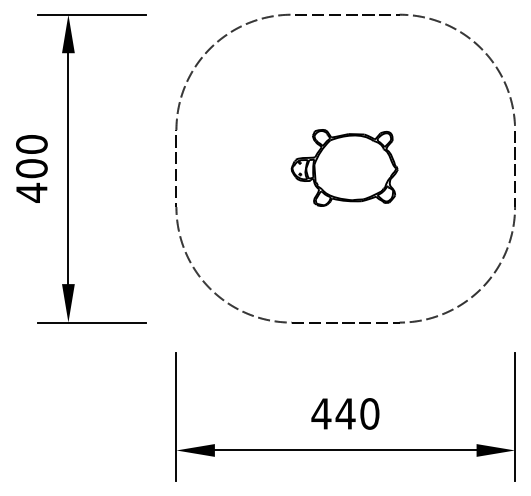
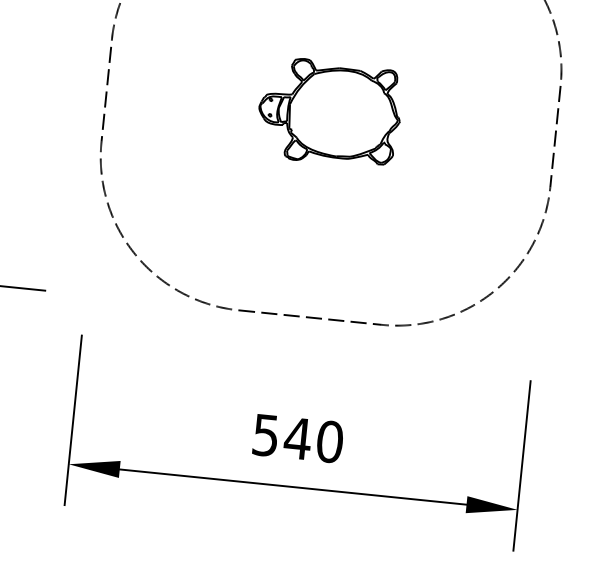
text: (321, 413) -> (266, 434), 440 -> 540

